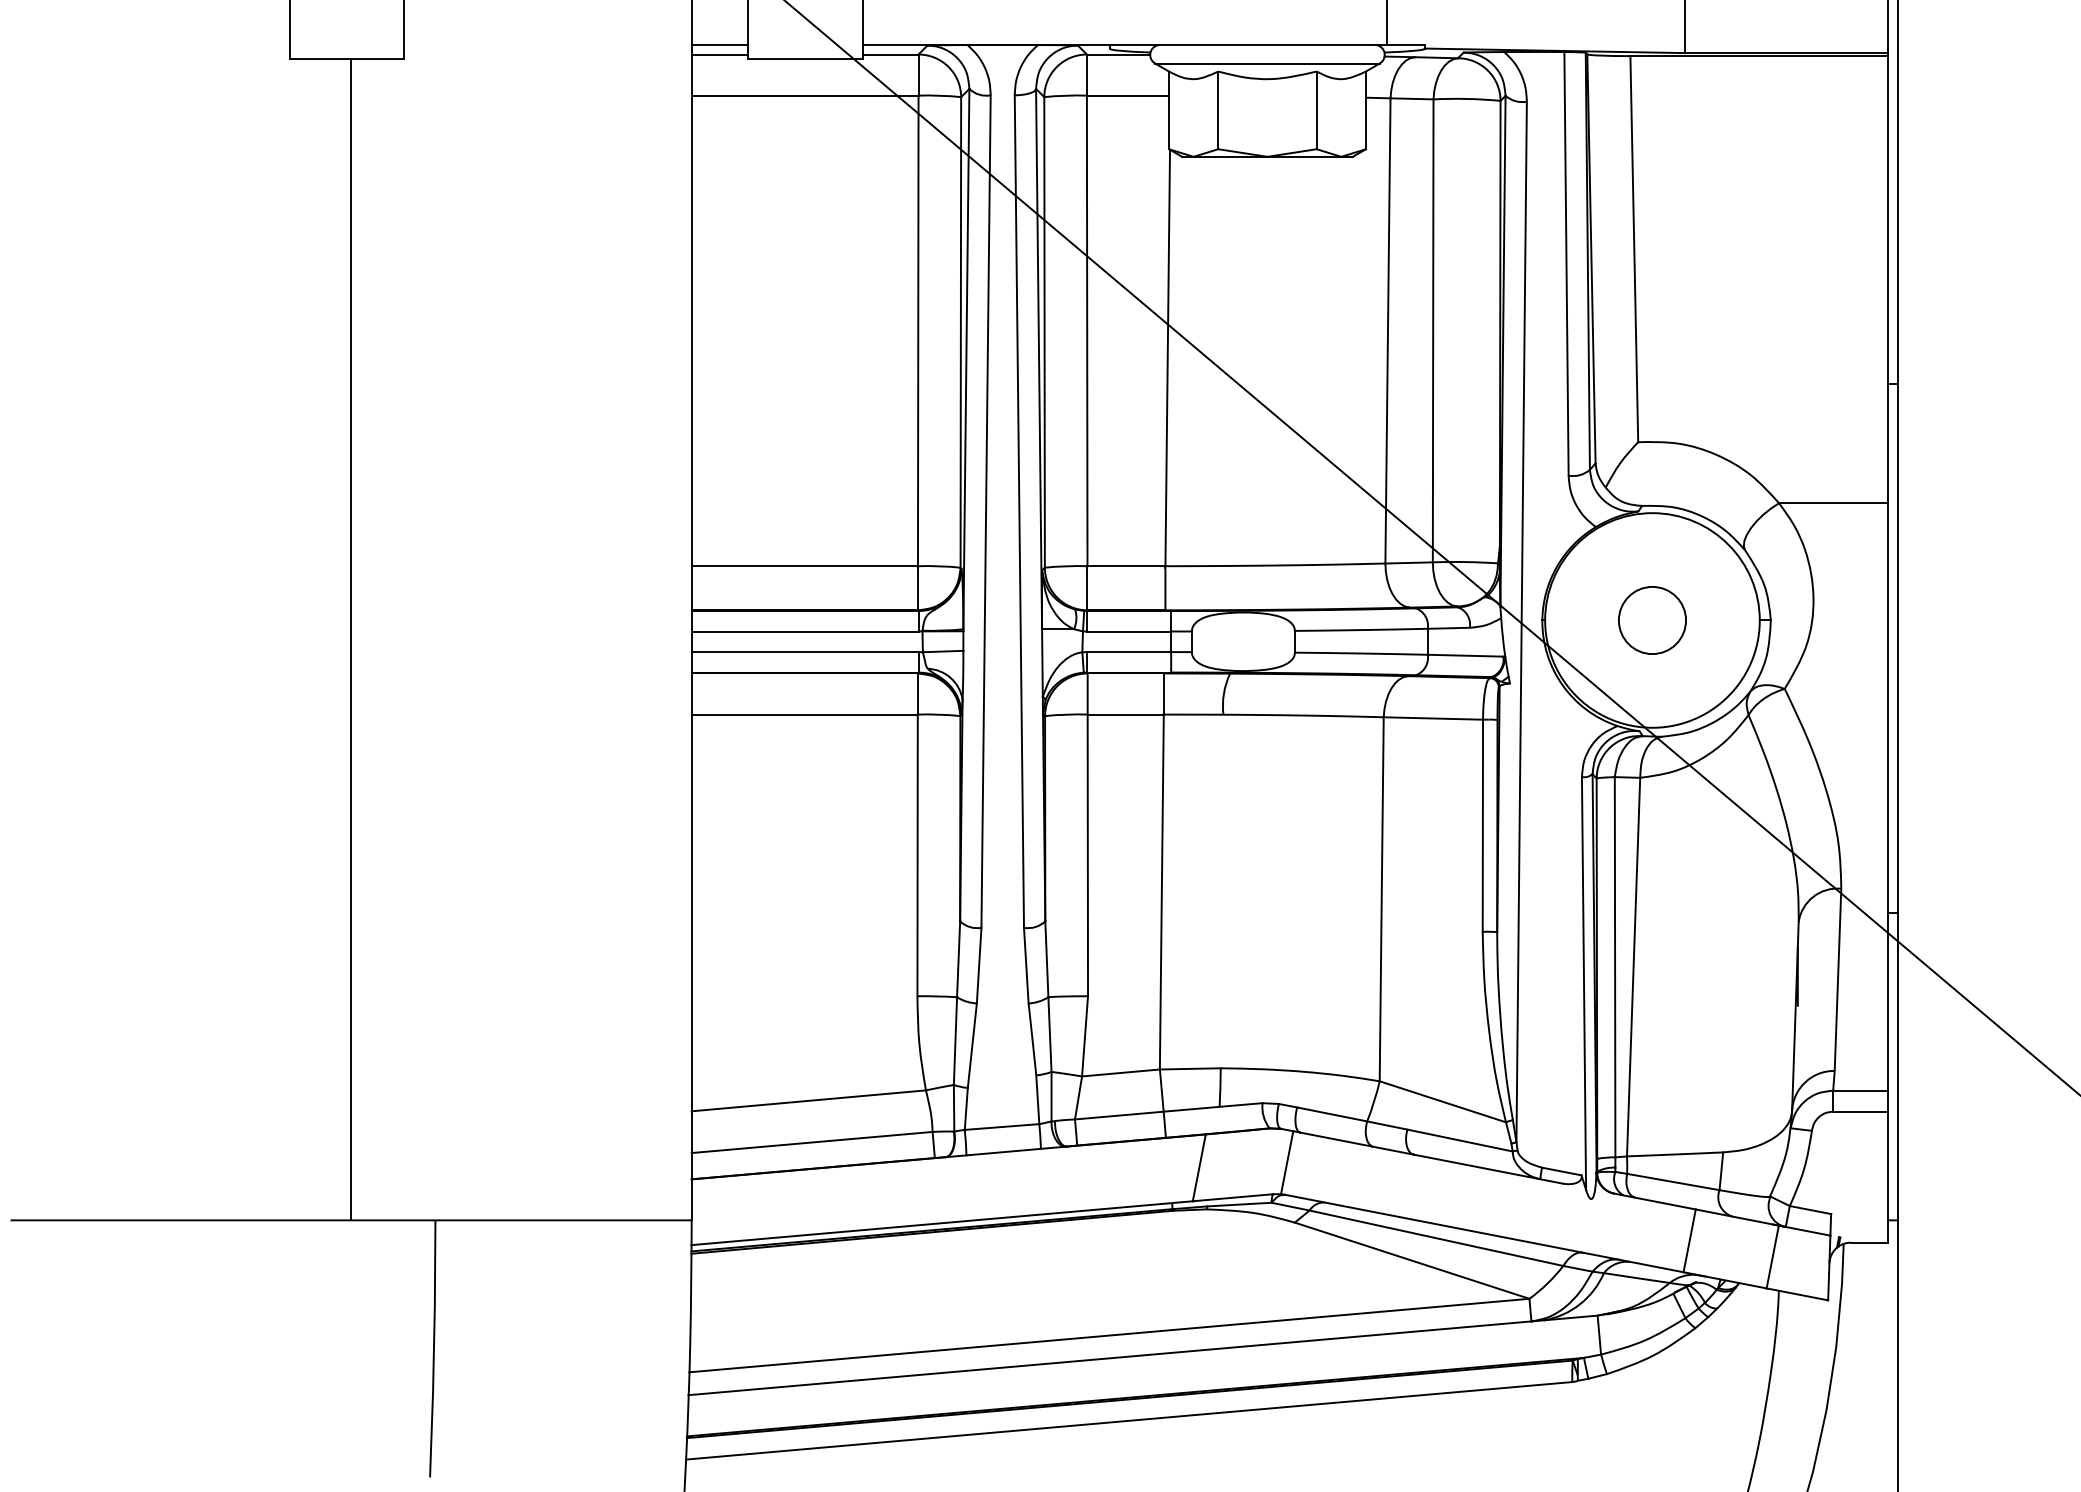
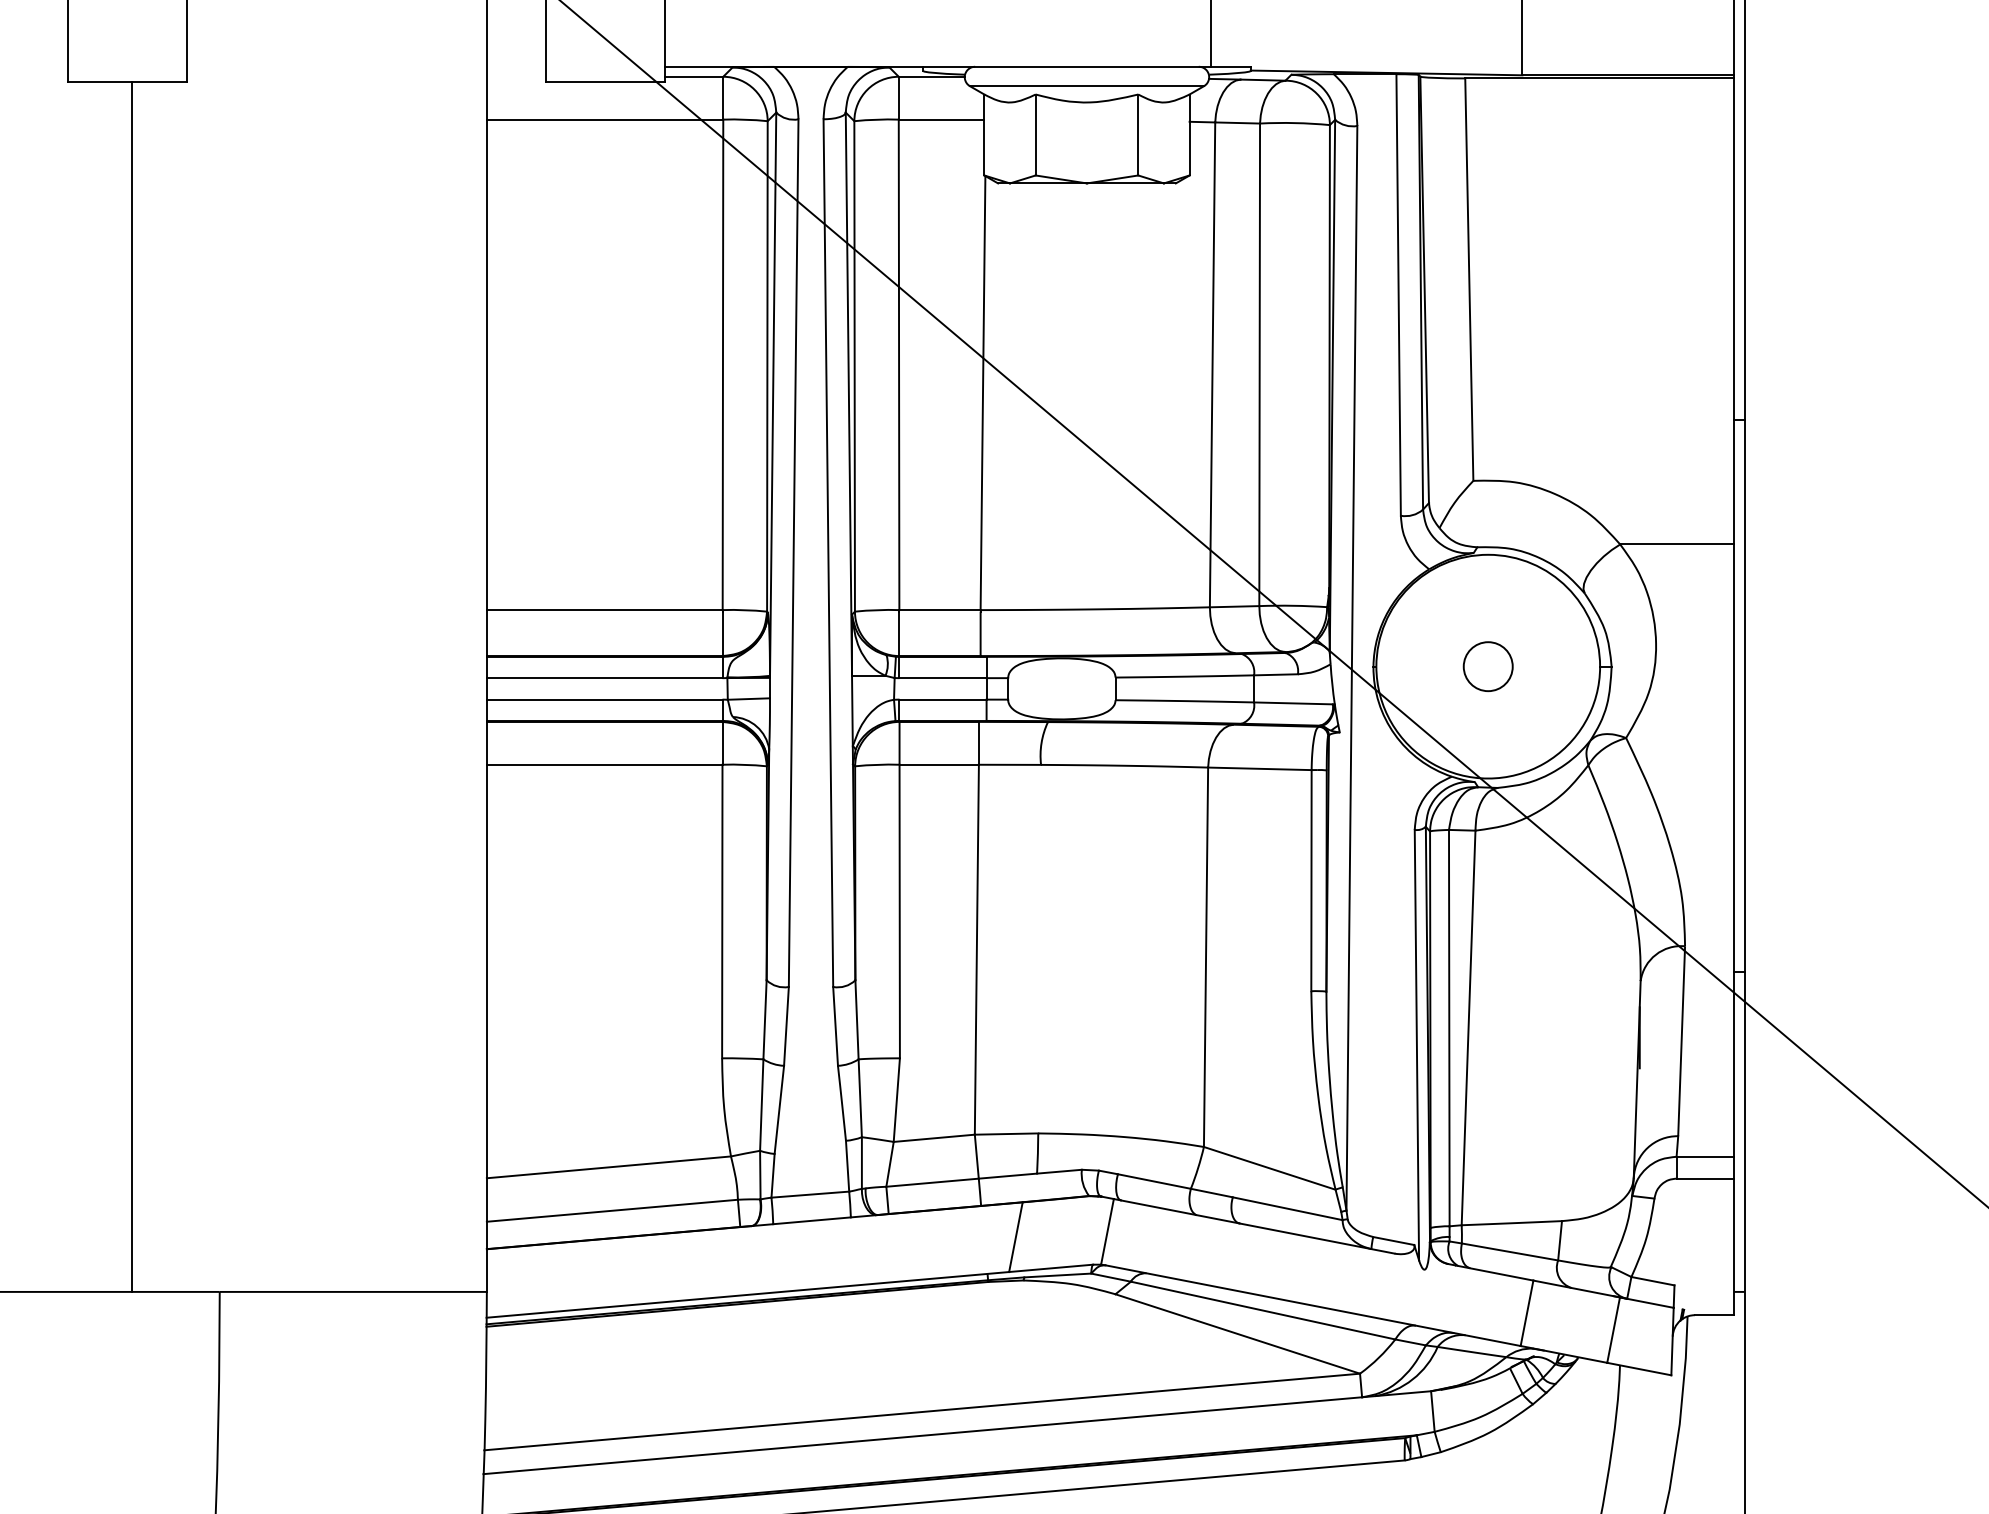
line: (719, 44) -> (515, 66), removed
line: (719, 54) -> (515, 76), removed
circle: (1652, 620) -> (1488, 666), size x0.7

